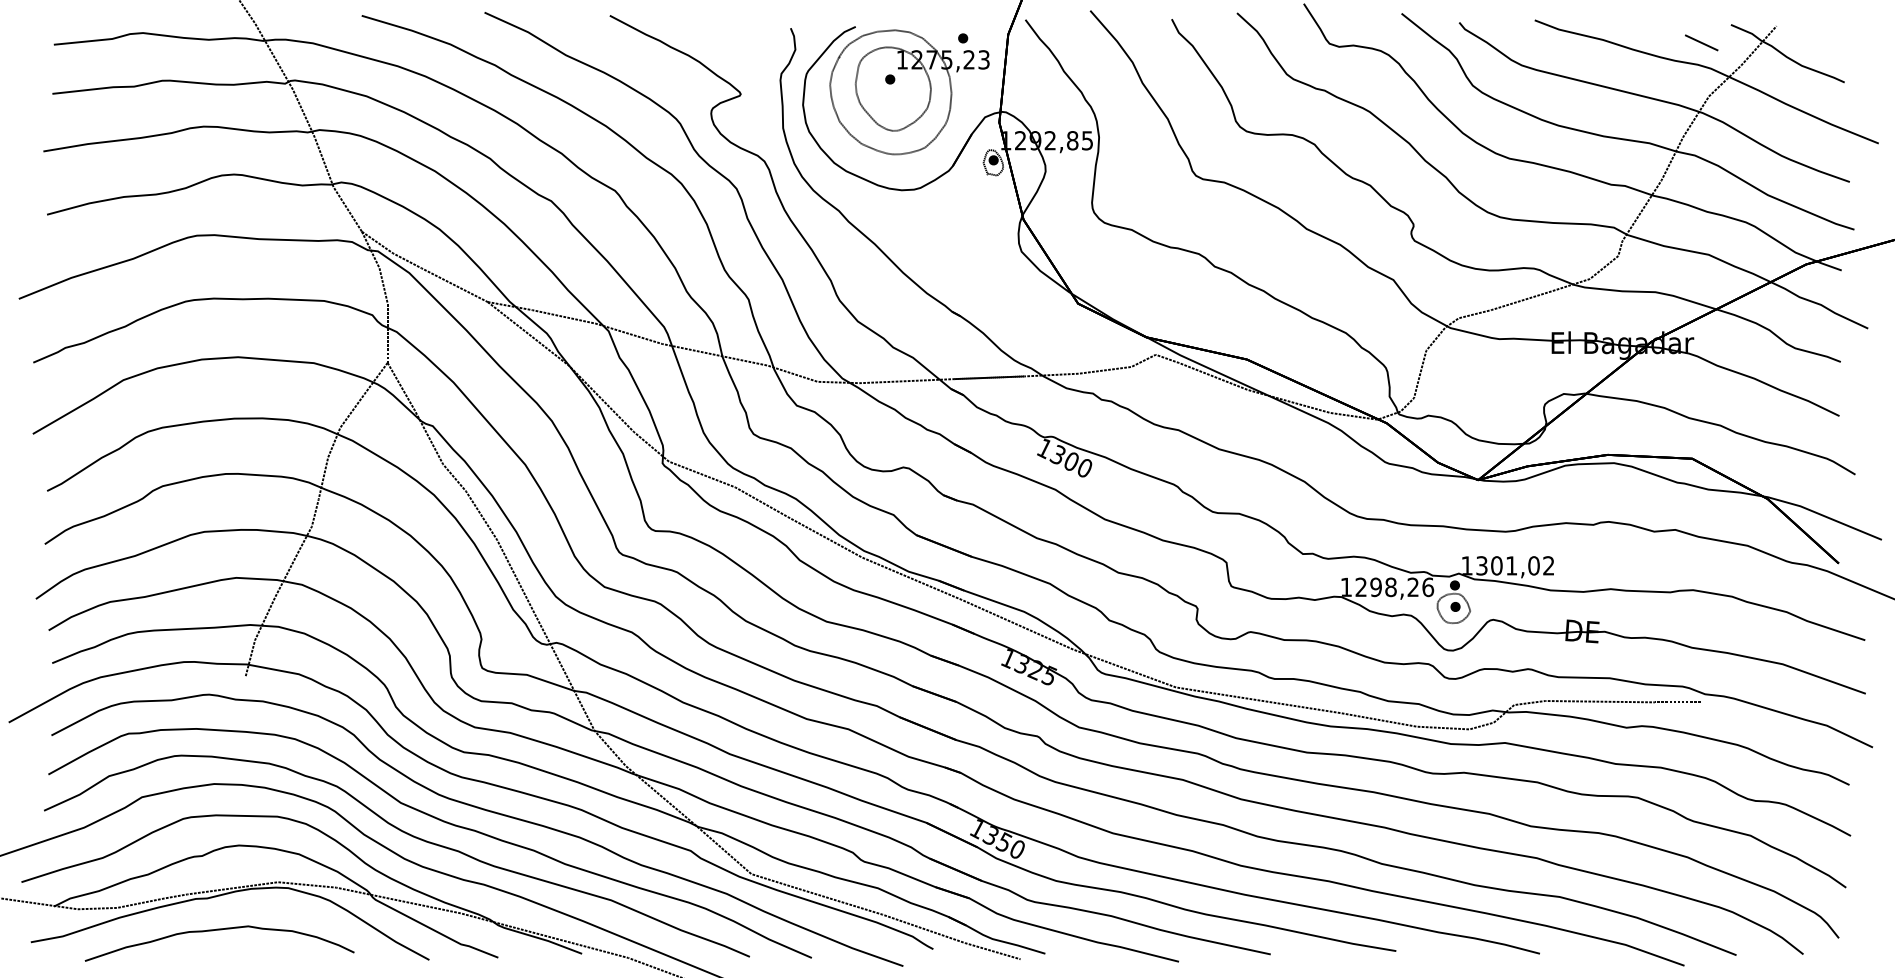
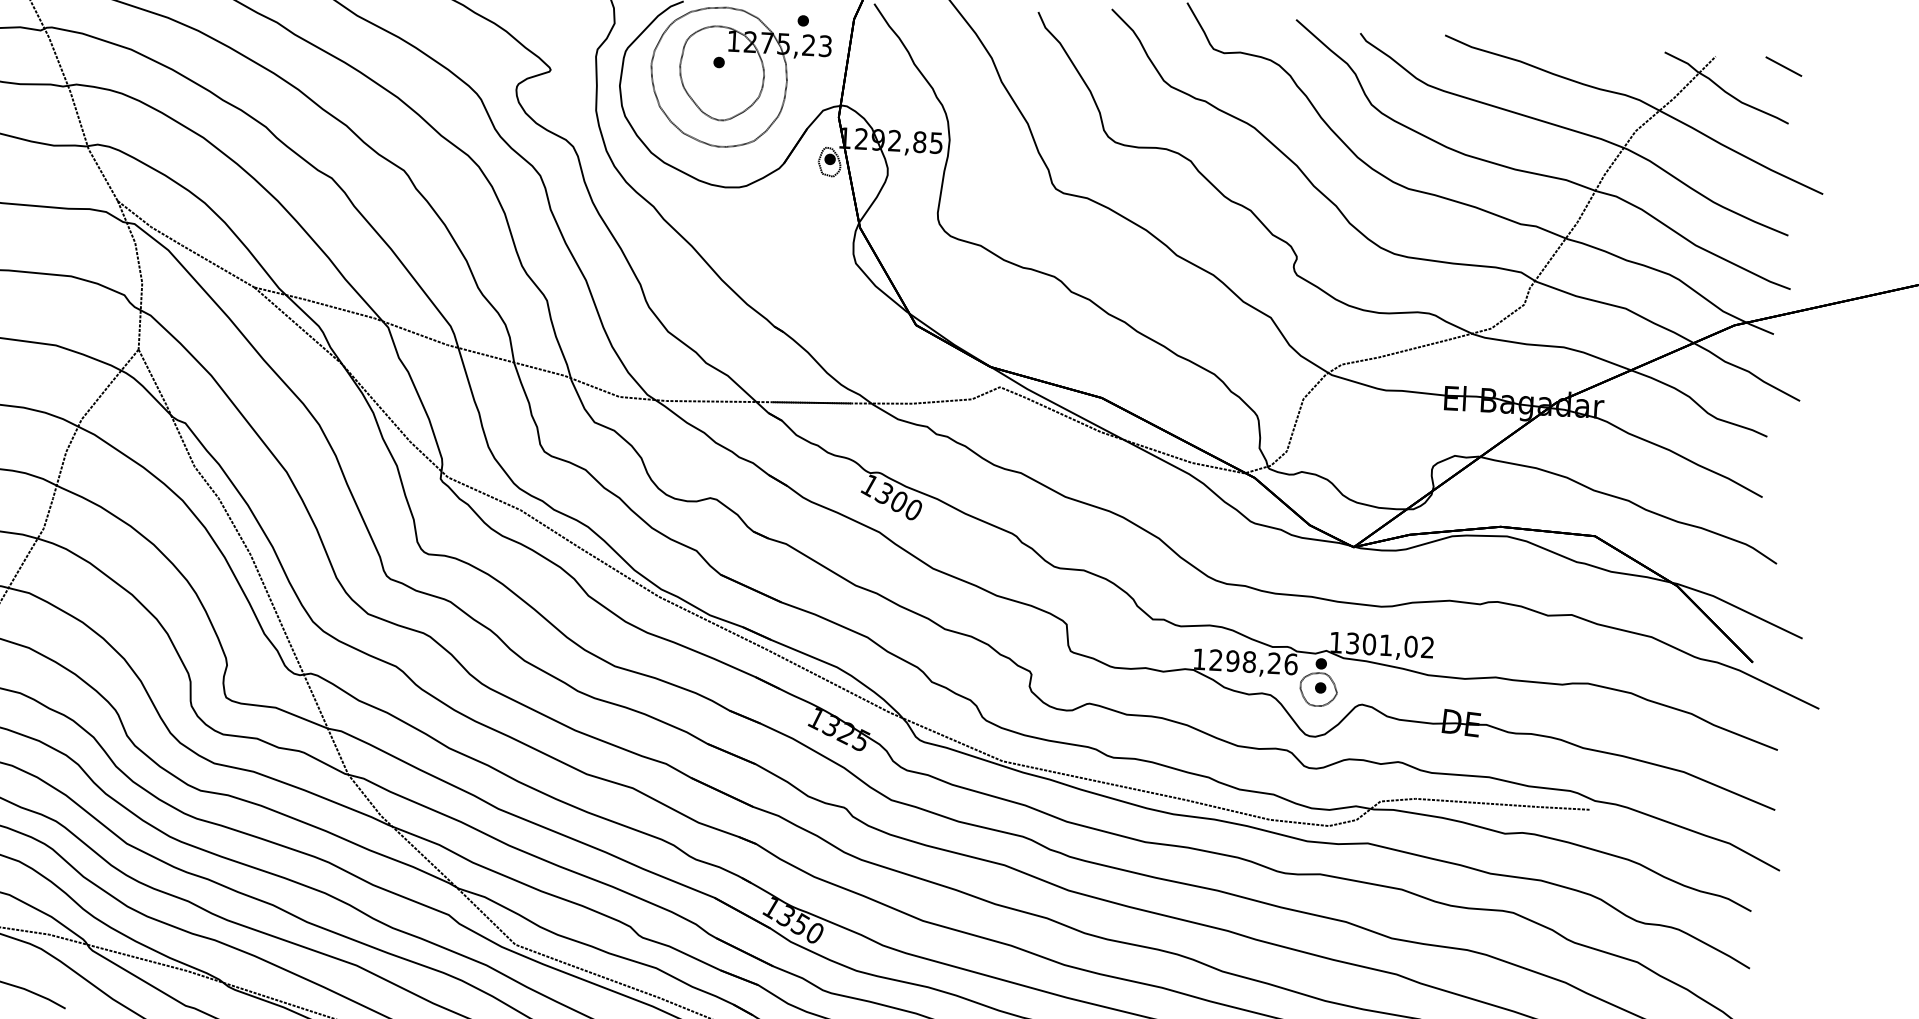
line: (1701, 42) -> (1783, 66), moved

